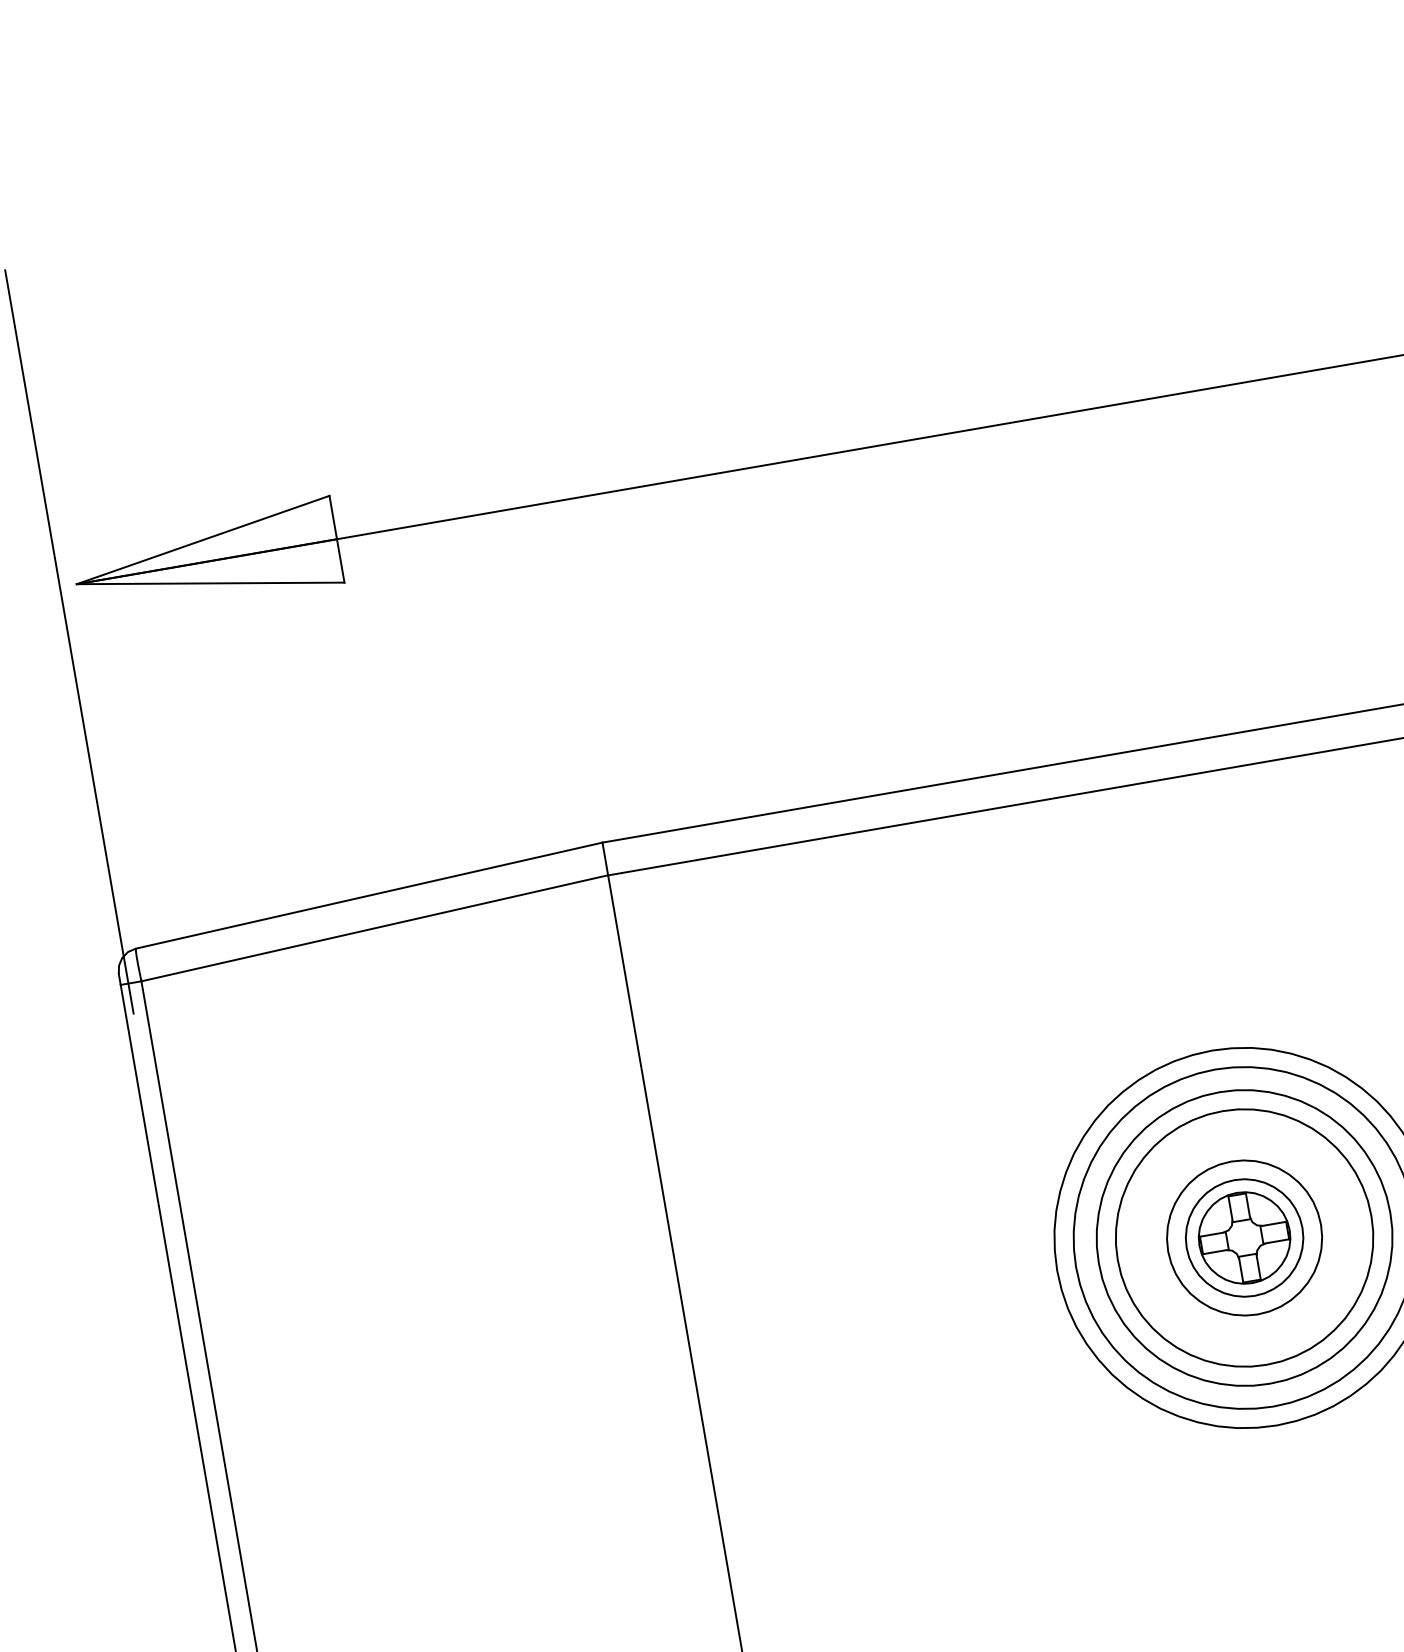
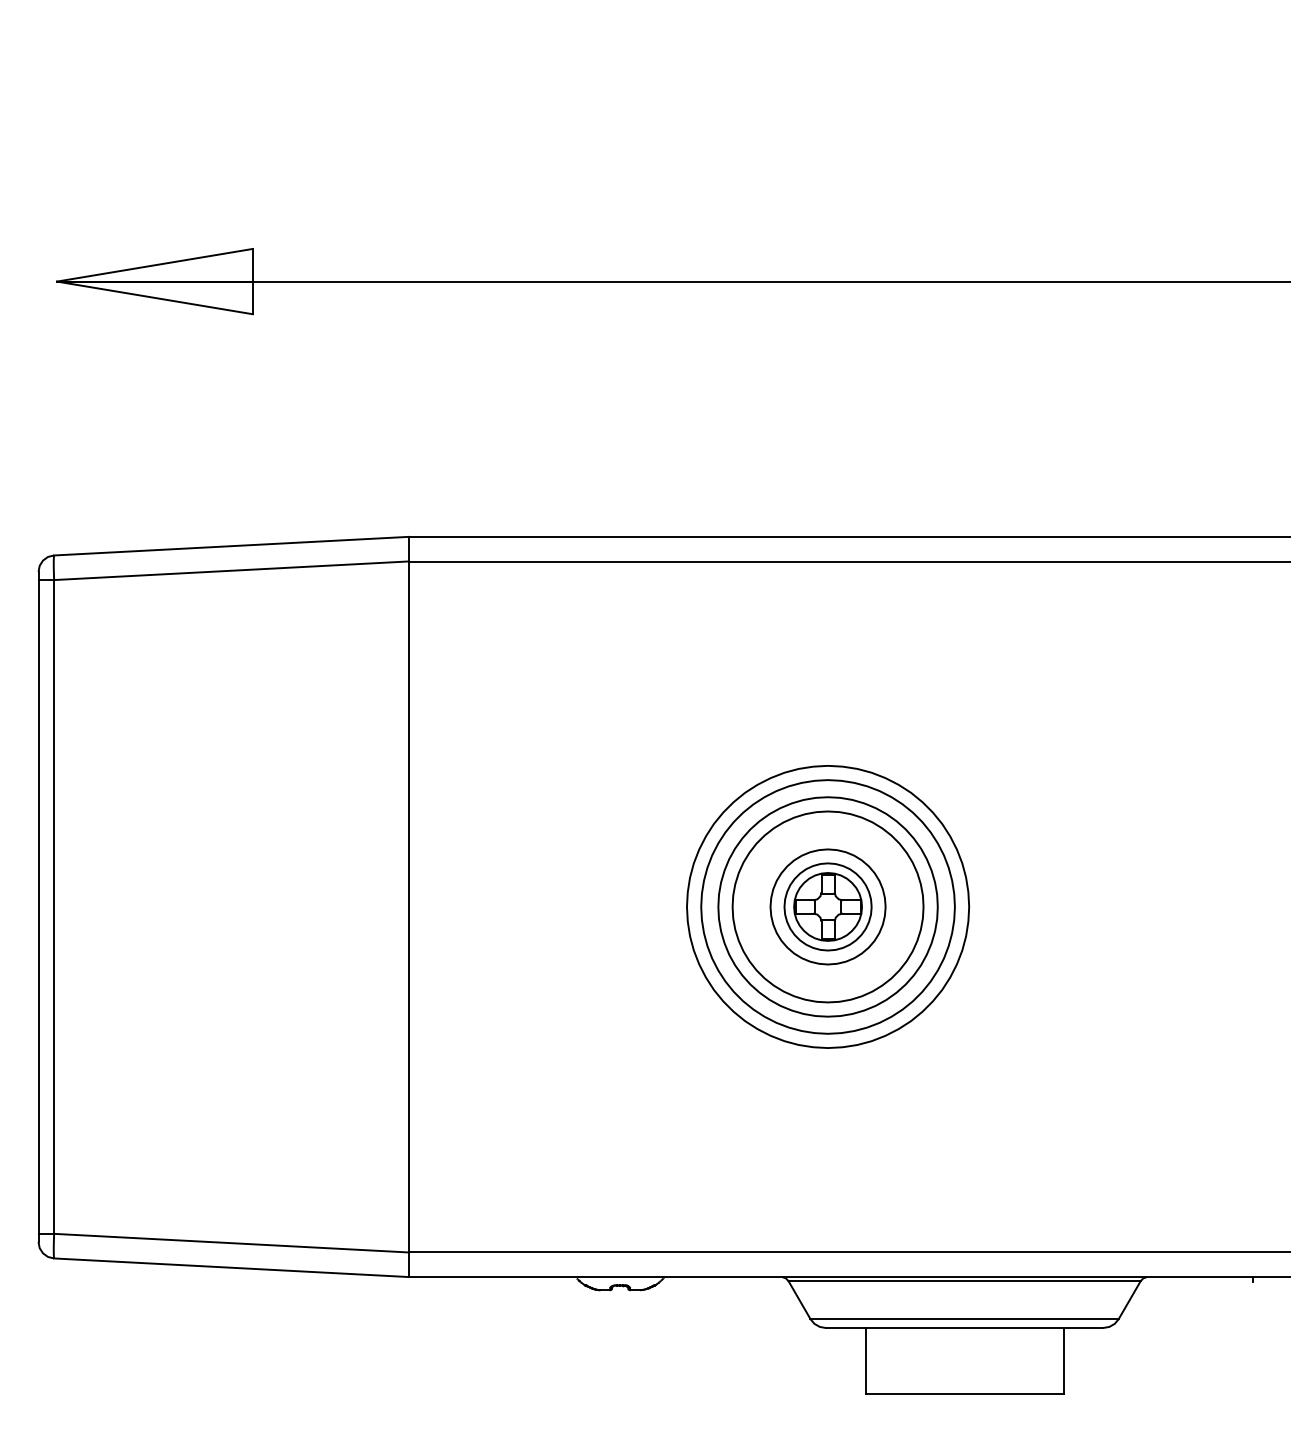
line: (69, 641) -> (44, 322), removed

